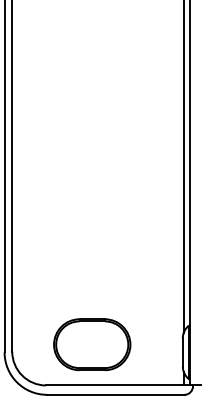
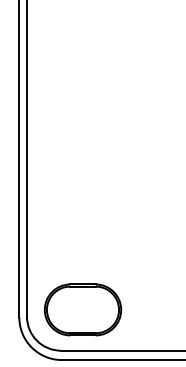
part: (92, 344) -> (83, 309), moved

